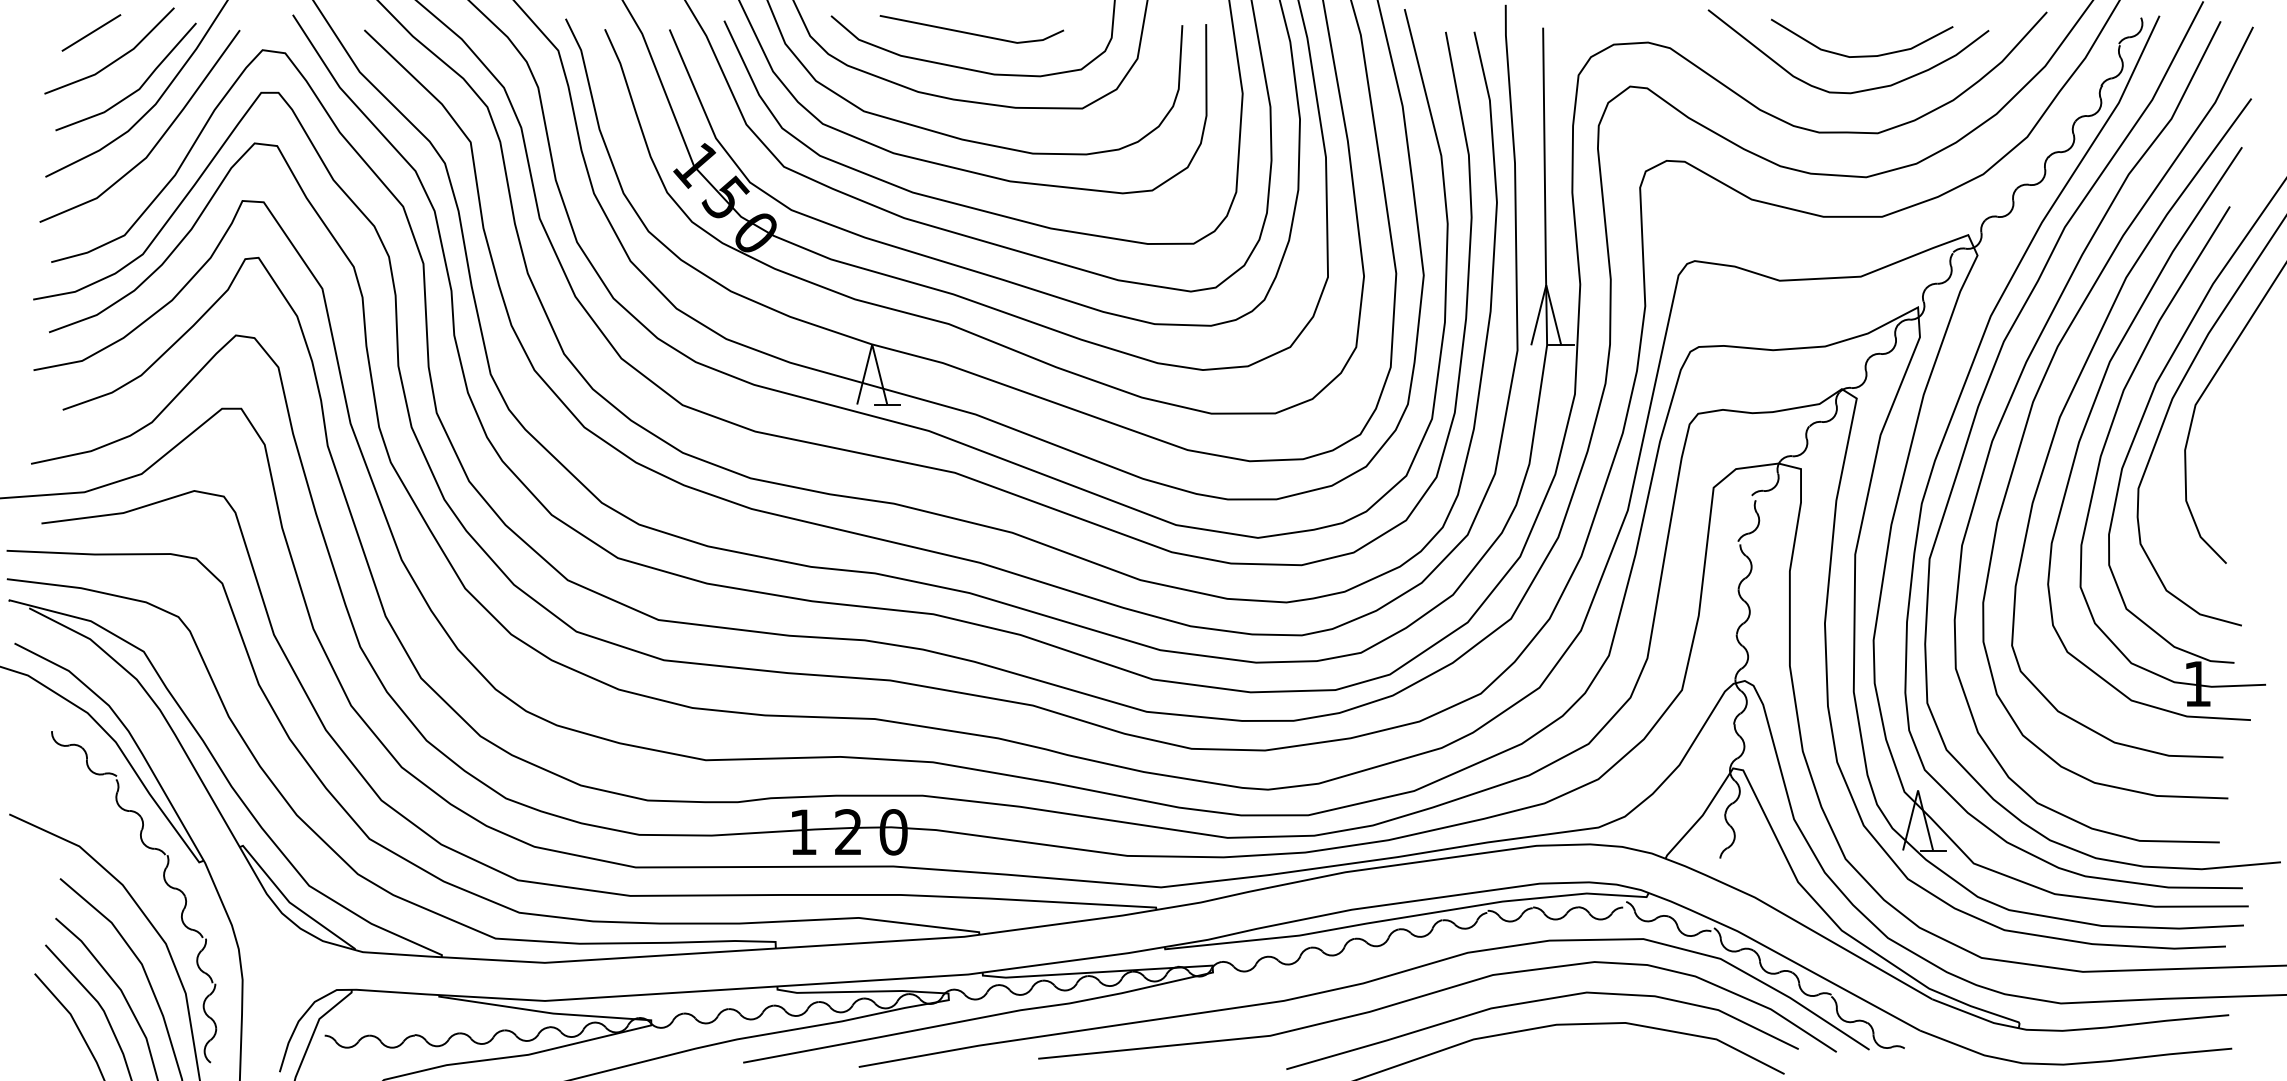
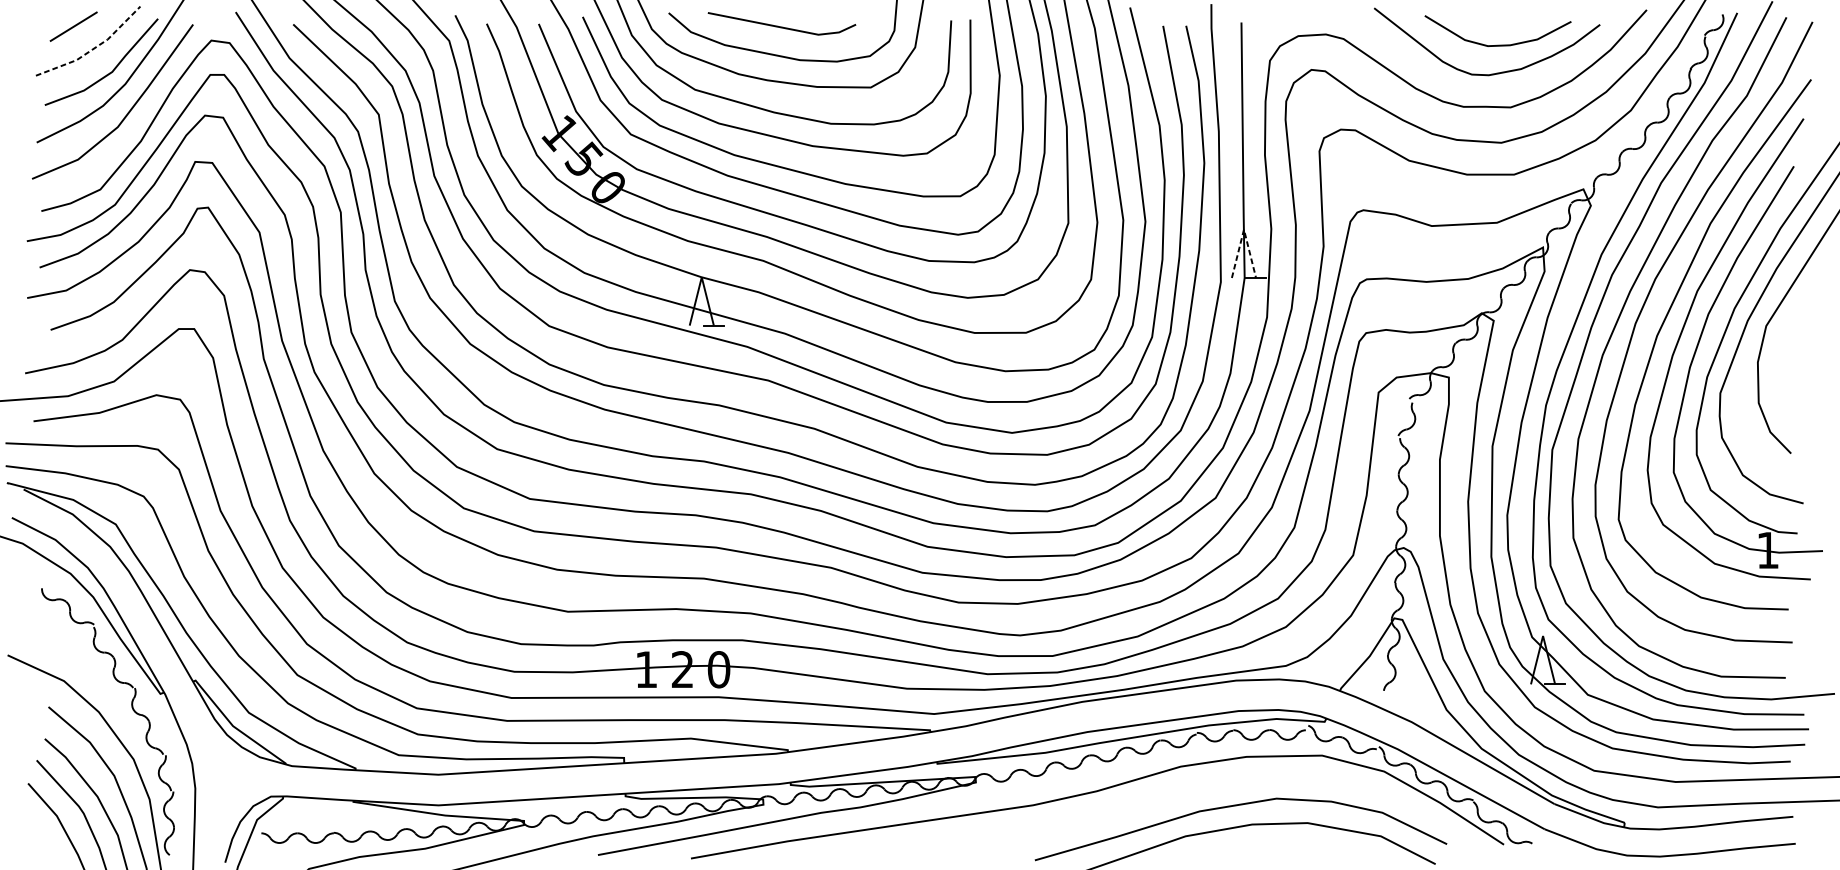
line: (115, 60) -> (93, 48), solid -> dashed
line: (1546, 285) -> (1244, 229), solid -> dashed
curve: (1432, 994) -> (1152, 800), removed

